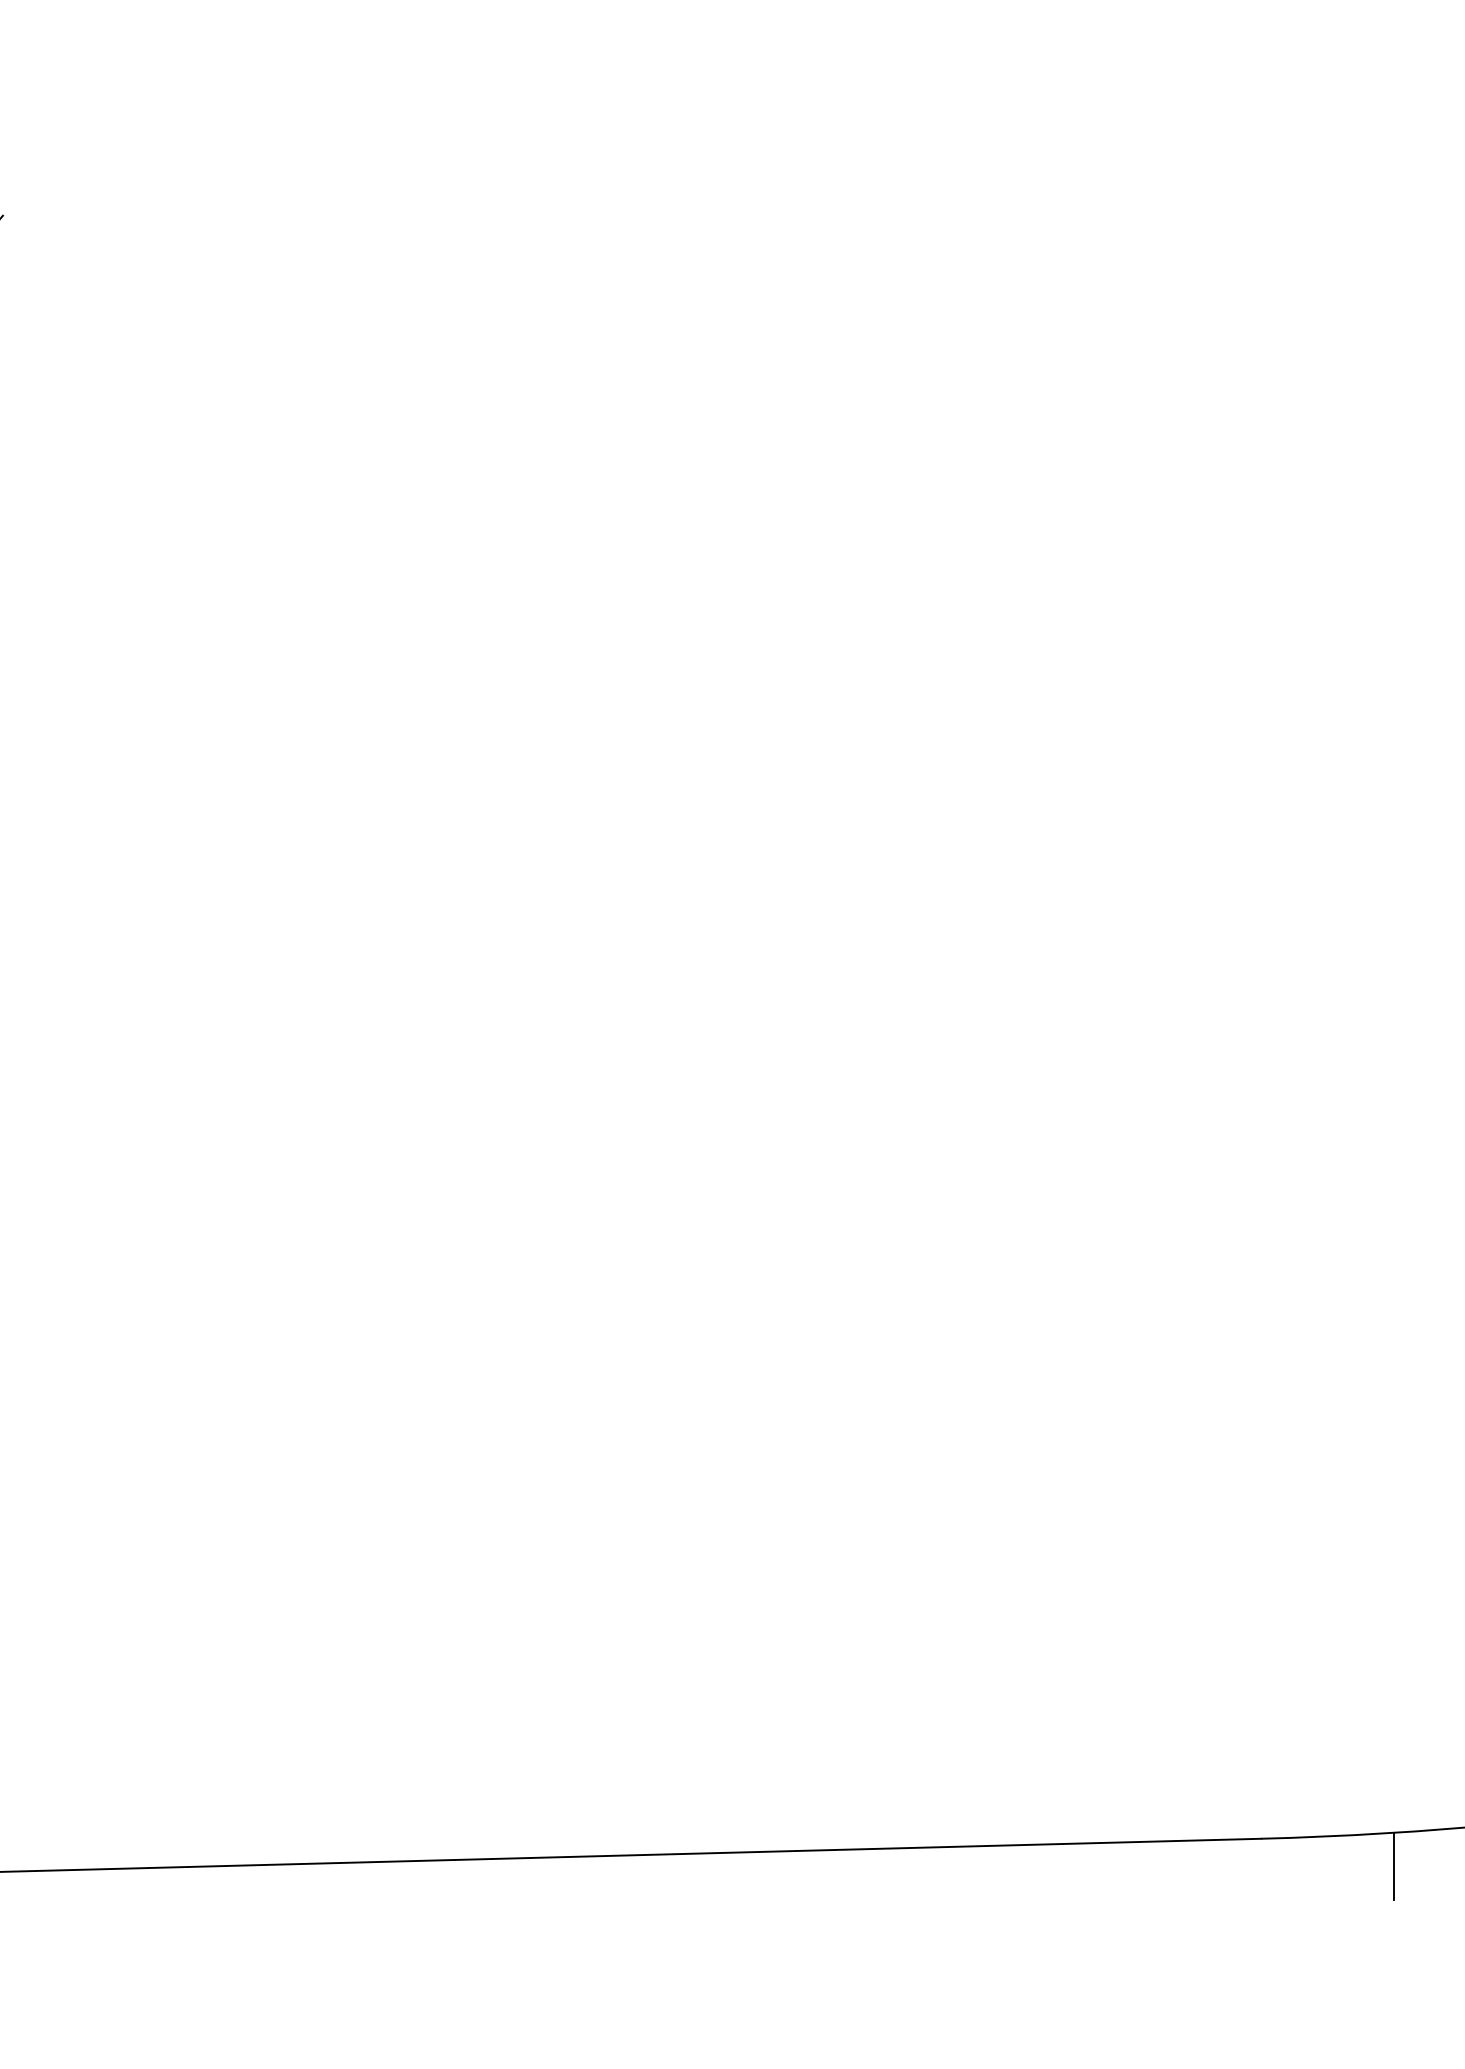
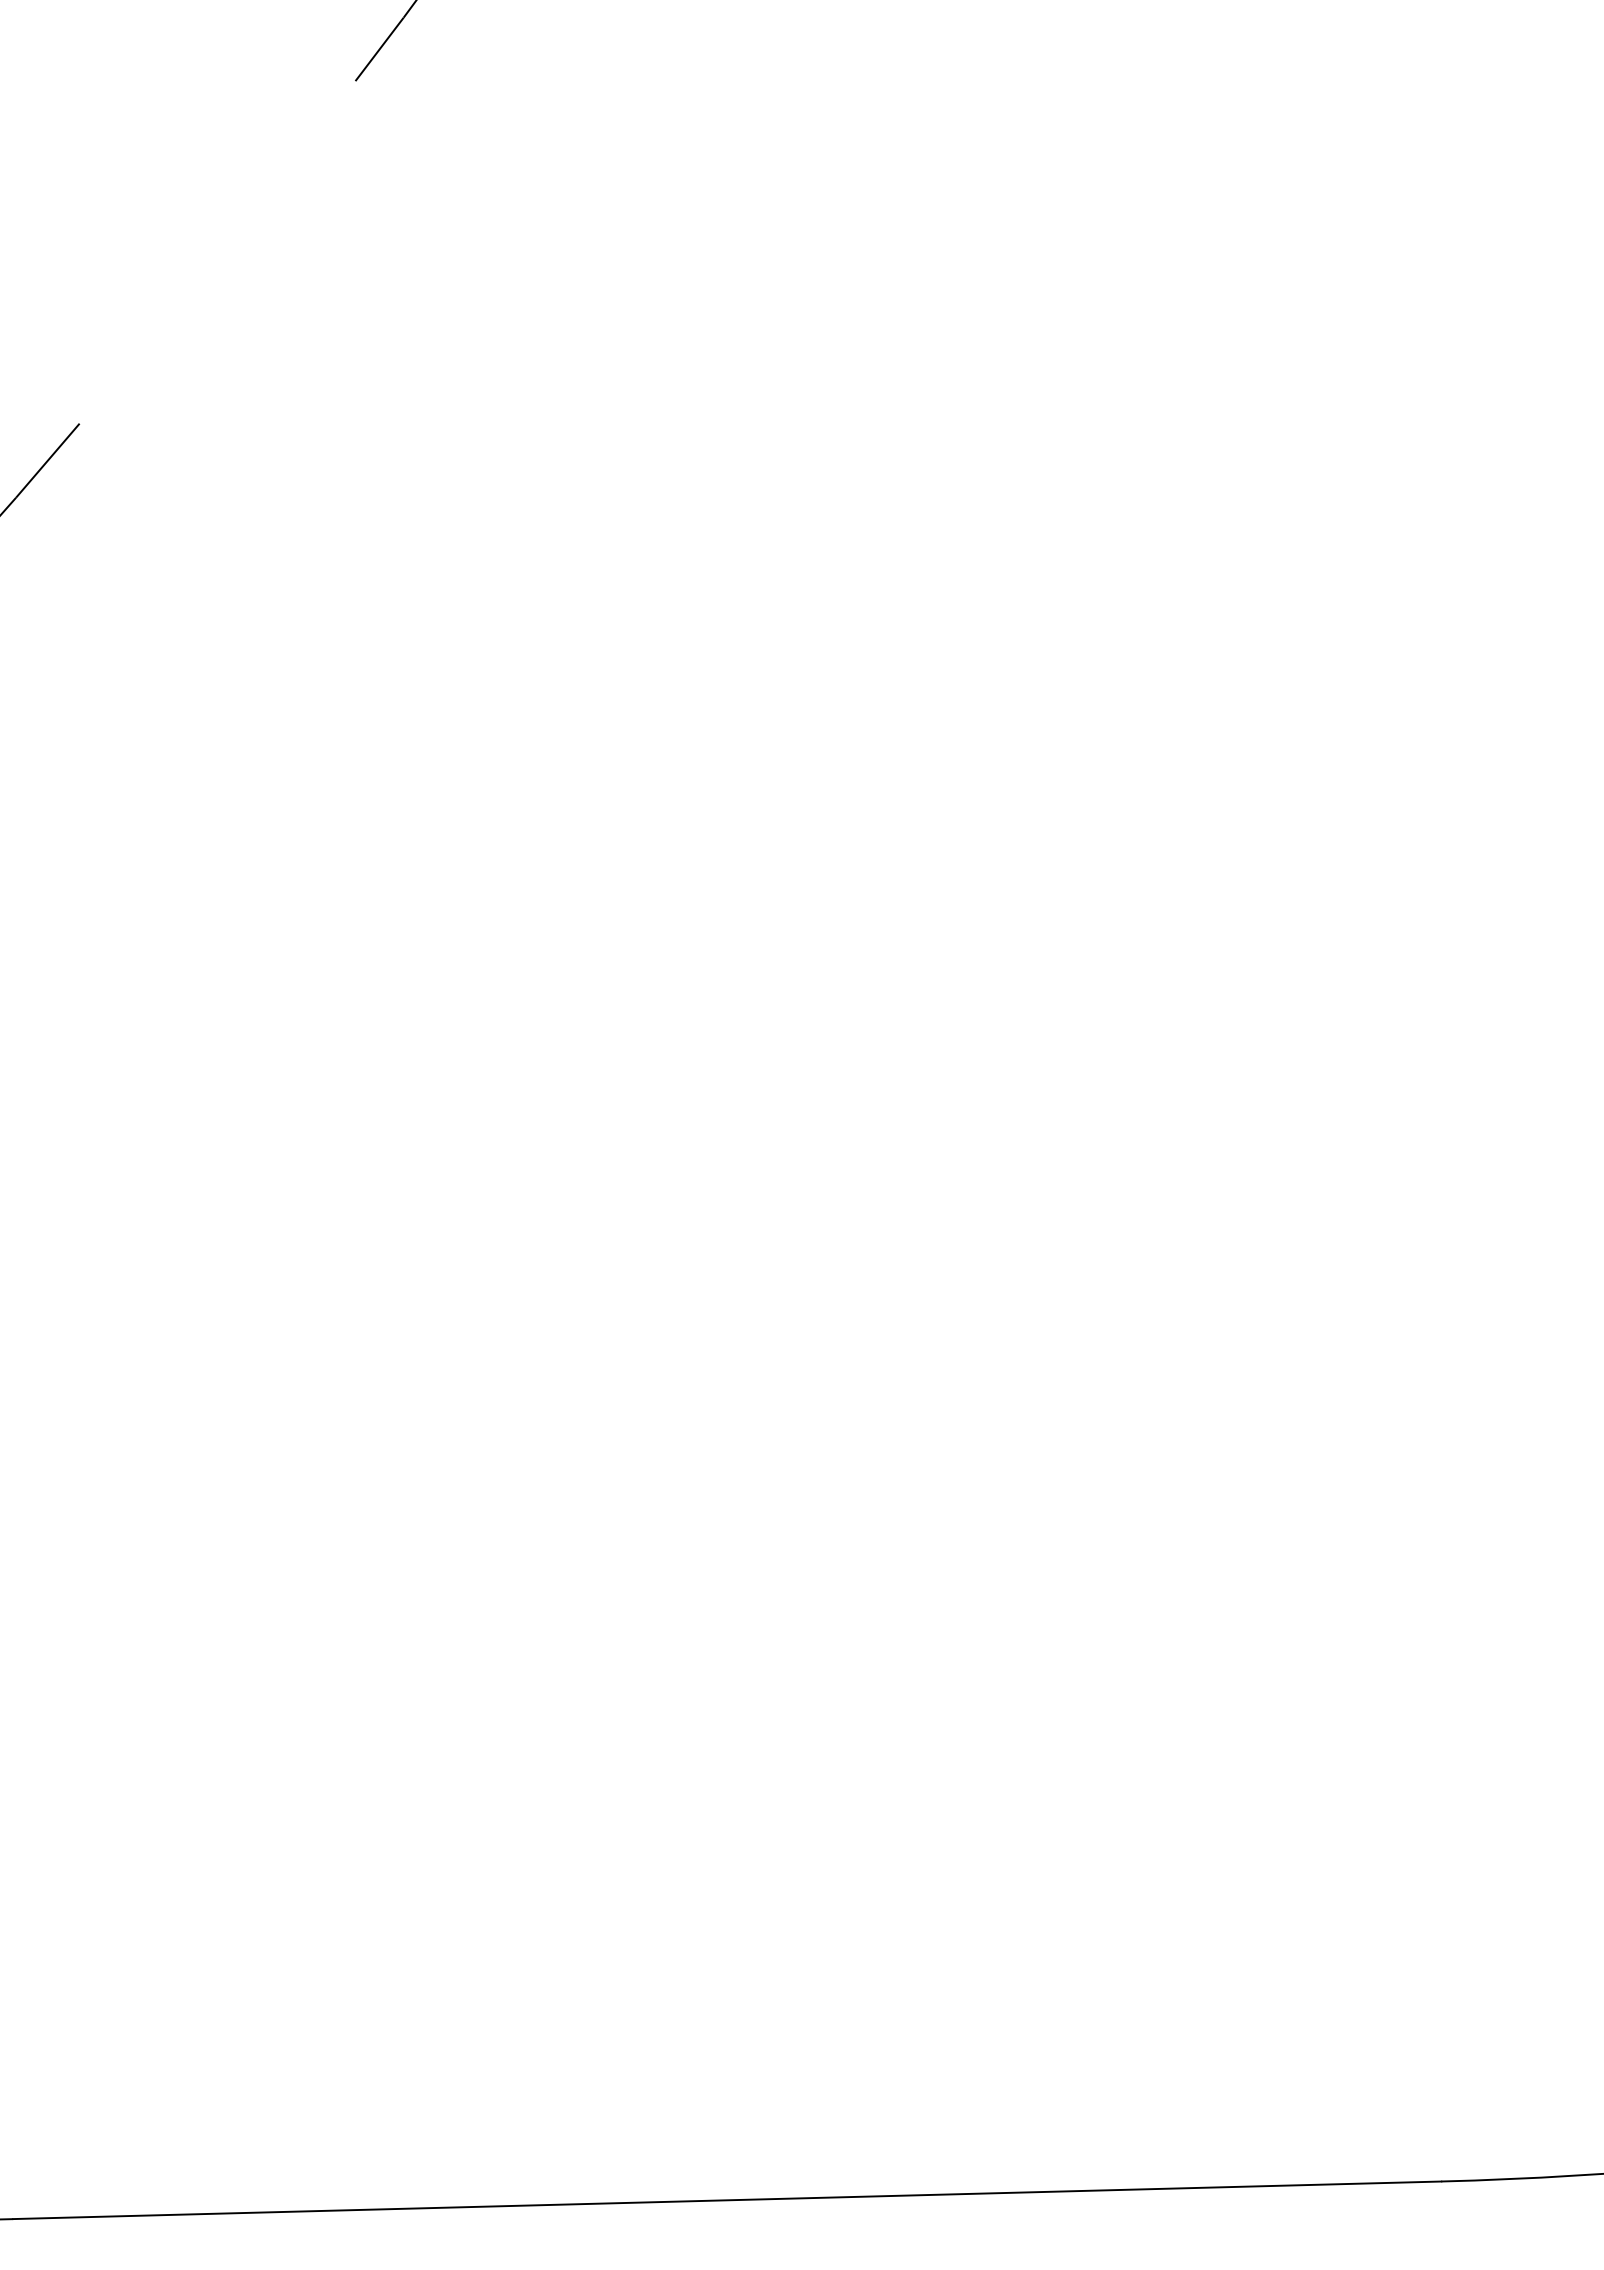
line: (1394, 1866) -> (1585, 2211), removed

